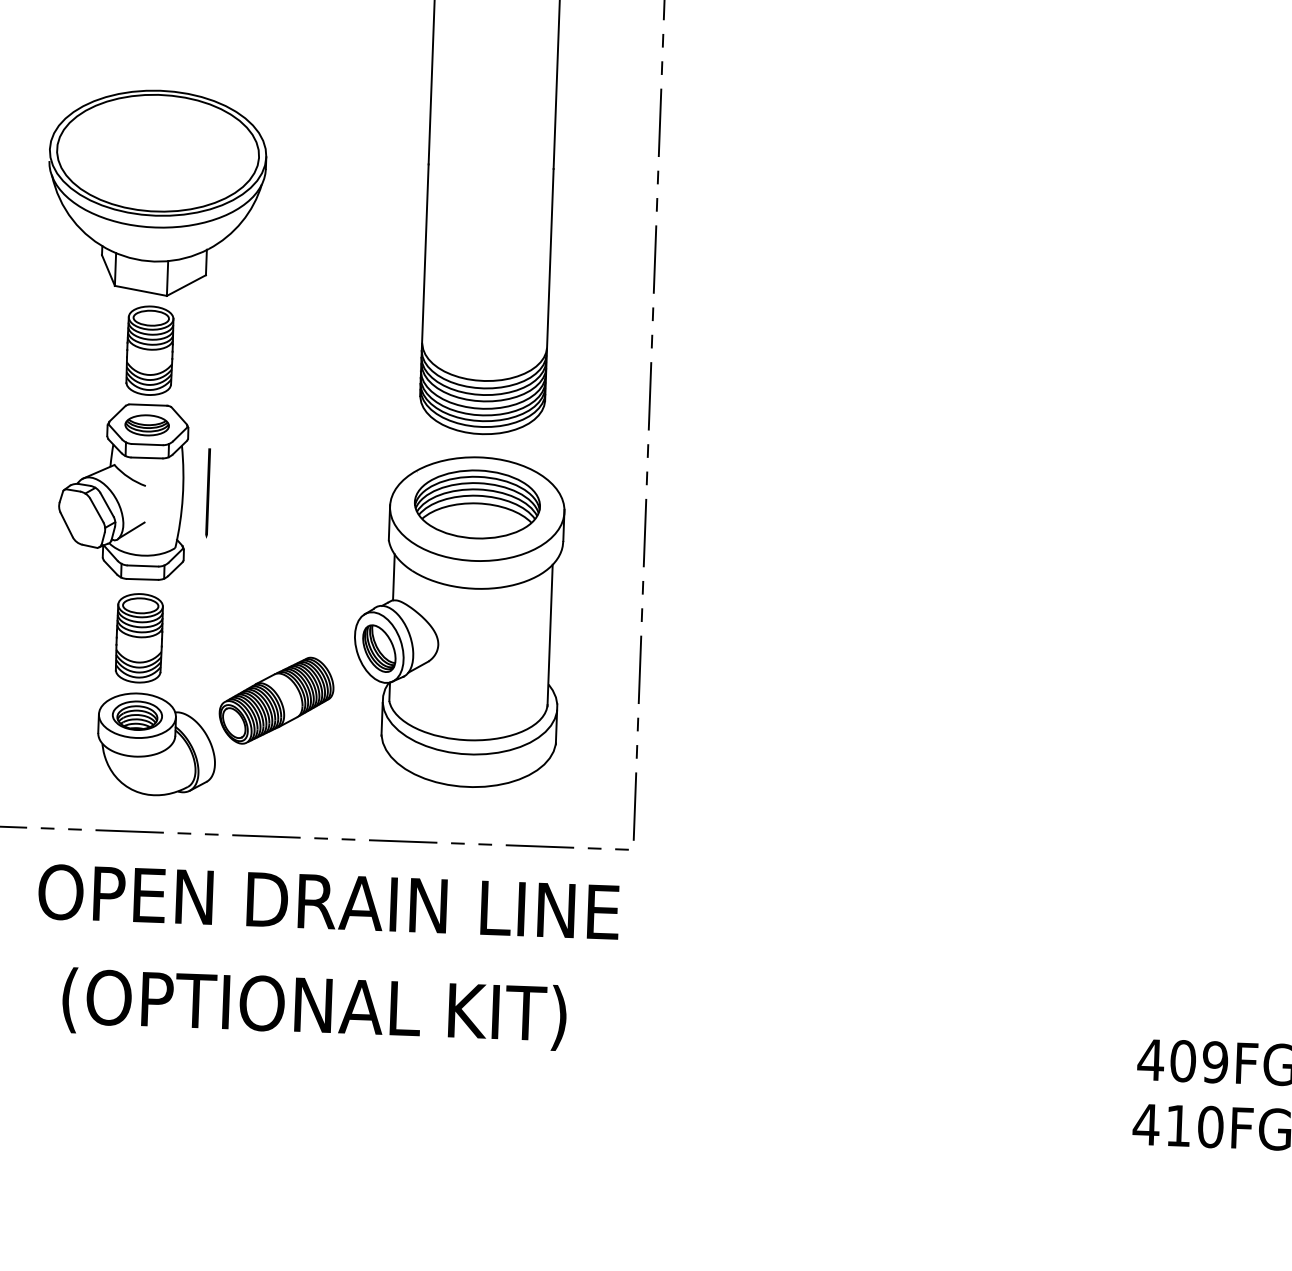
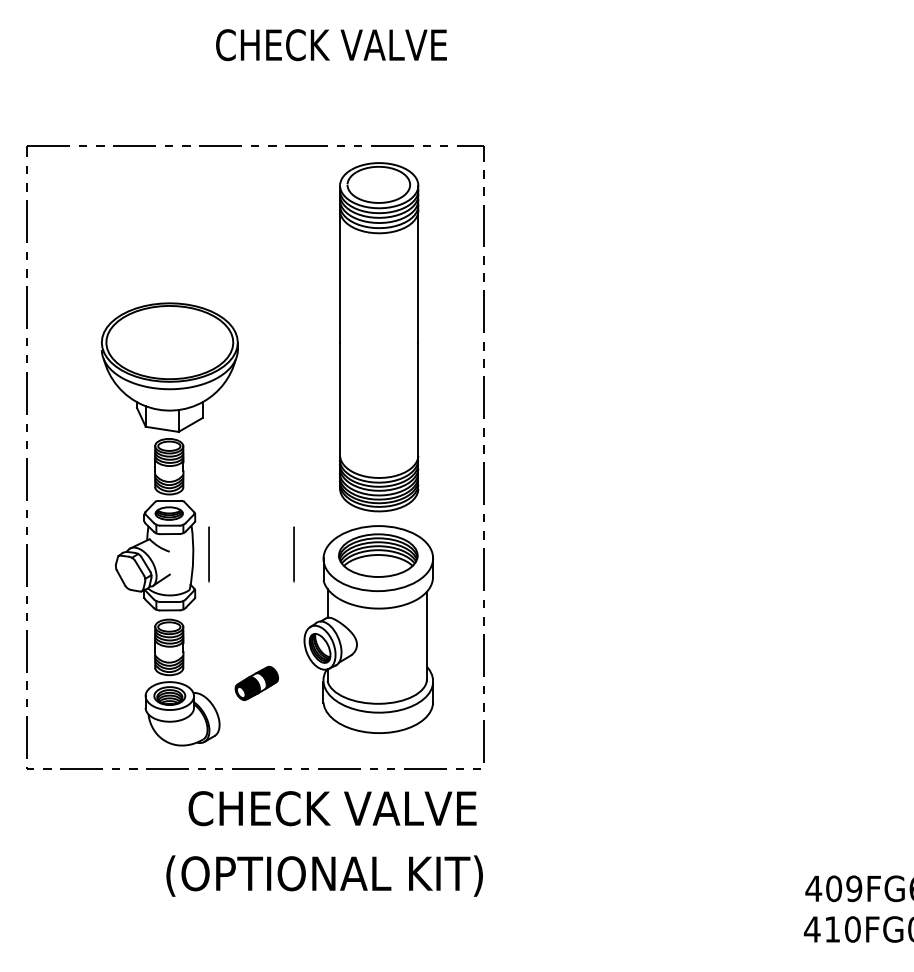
line: (342, 497) -> (293, 554), added
part: (276, 700) -> (256, 683), size x0.6
text: (308, 901) -> (281, 808), OPEN DRAIN LINE -> CHECK VALVE
text: (314, 1008) -> (324, 875), moved

